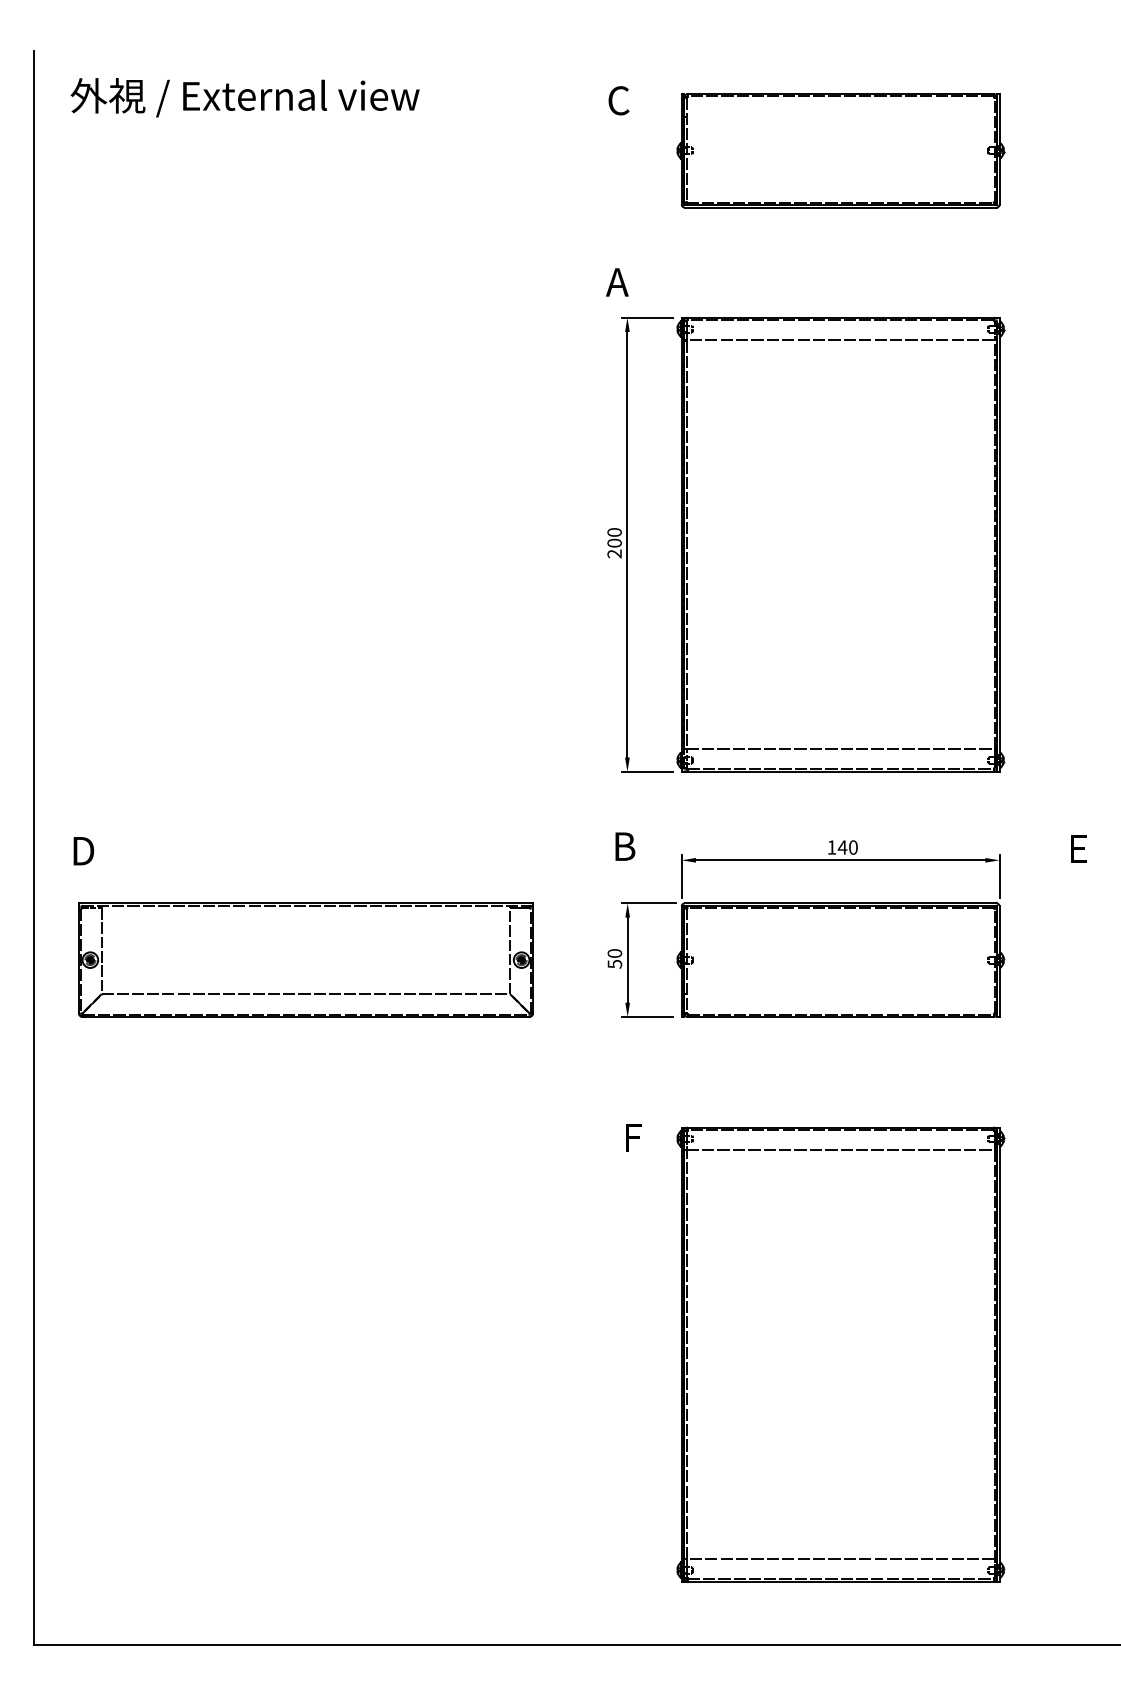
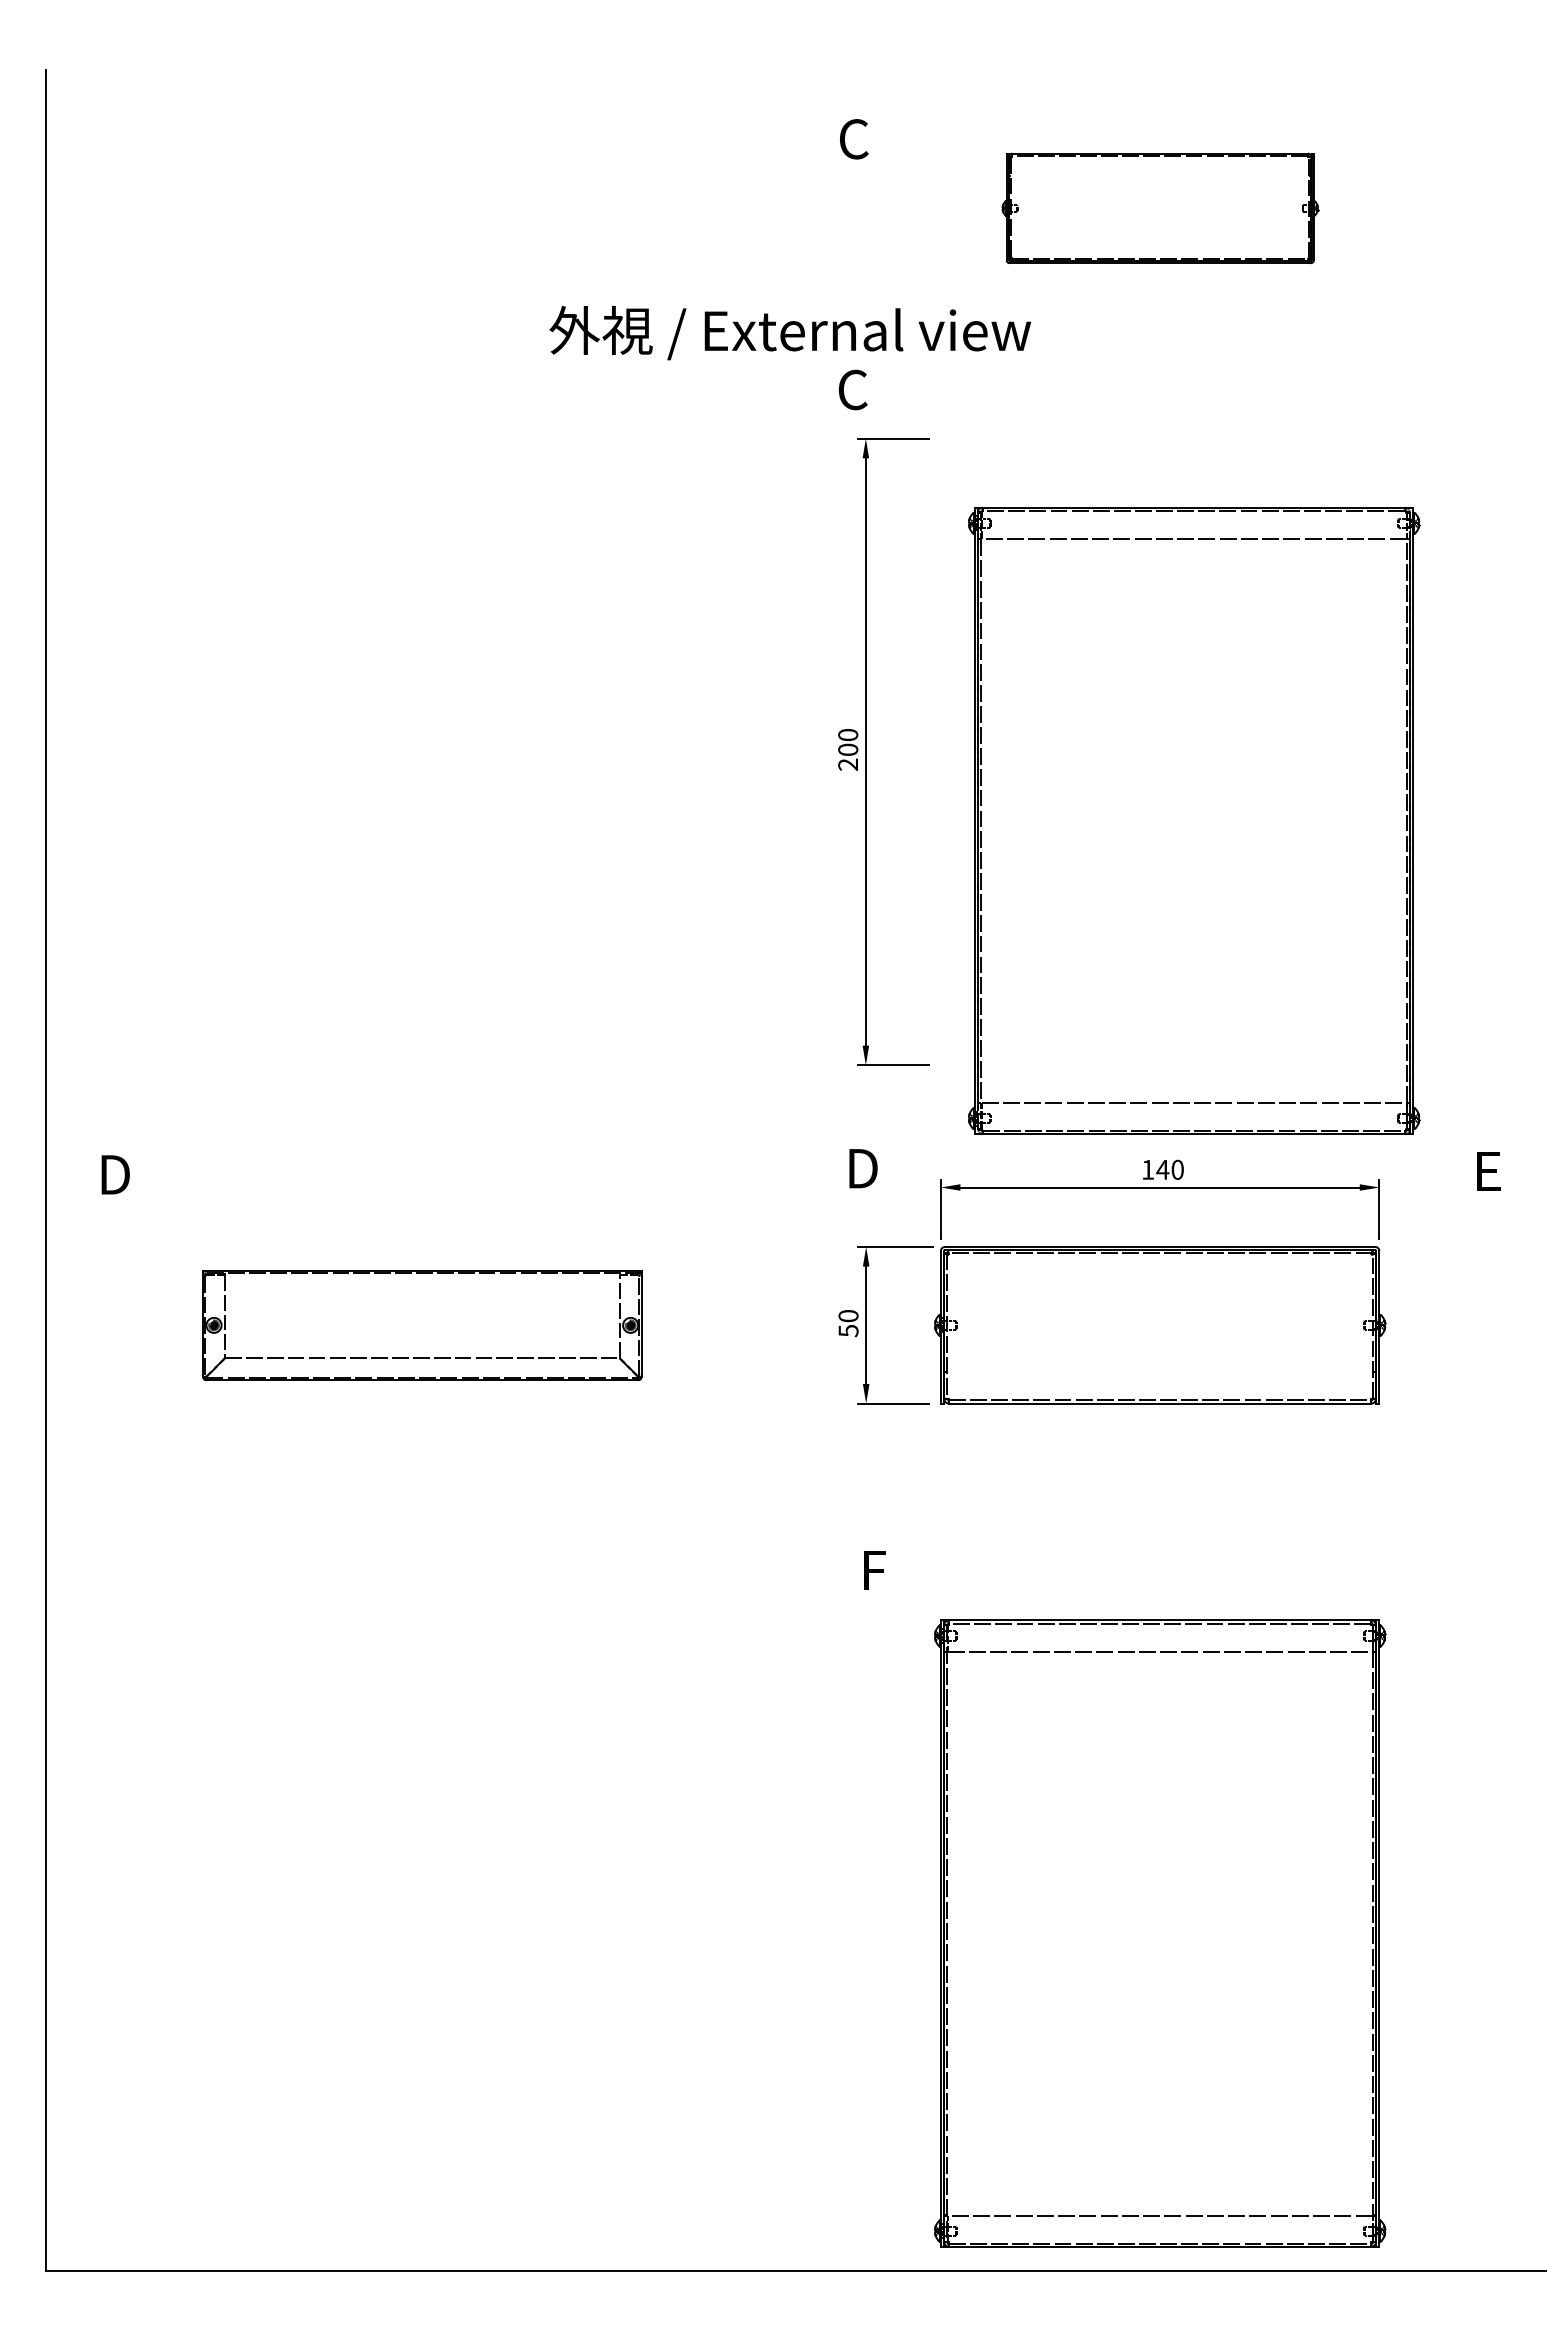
text: (245, 98) -> (790, 333), moved
part: (840, 150) -> (1160, 208), size x0.7
text: (617, 282) -> (851, 389), A -> C
part: (840, 544) -> (1194, 820), moved
text: (627, 846) -> (865, 1168), B -> D
part: (306, 960) -> (422, 1325), size x0.7
part: (840, 1354) -> (1160, 1933), moved

